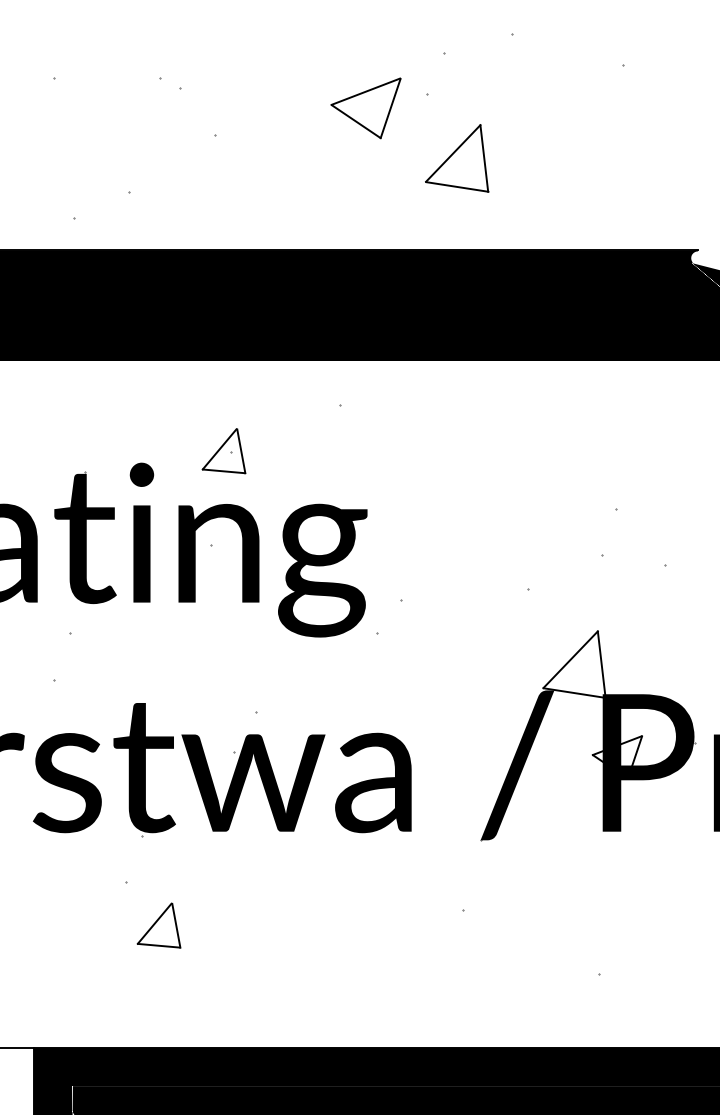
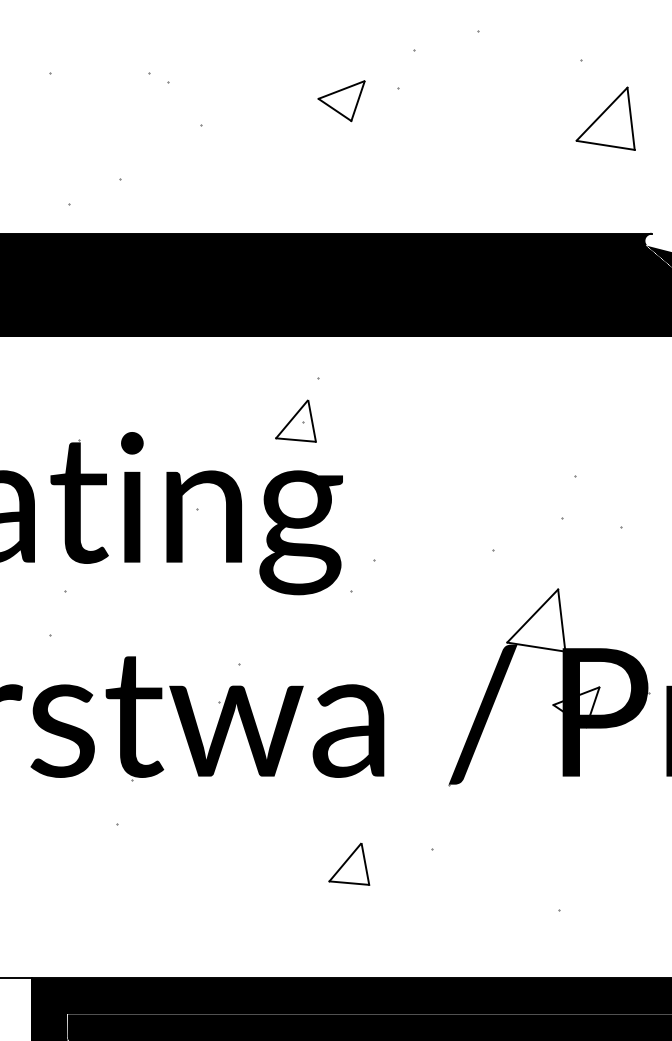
part: (365, 108) -> (341, 101), size x0.71
part: (456, 158) -> (605, 118), moved
part: (223, 450) -> (295, 420), moved
part: (159, 924) -> (349, 863), moved

